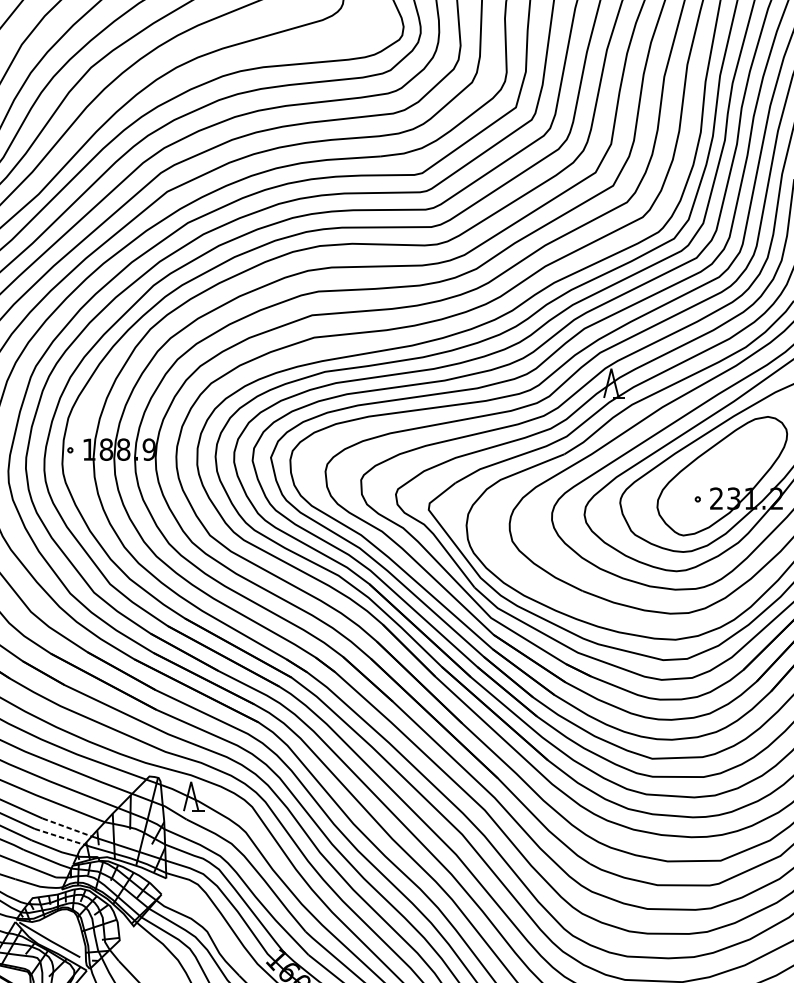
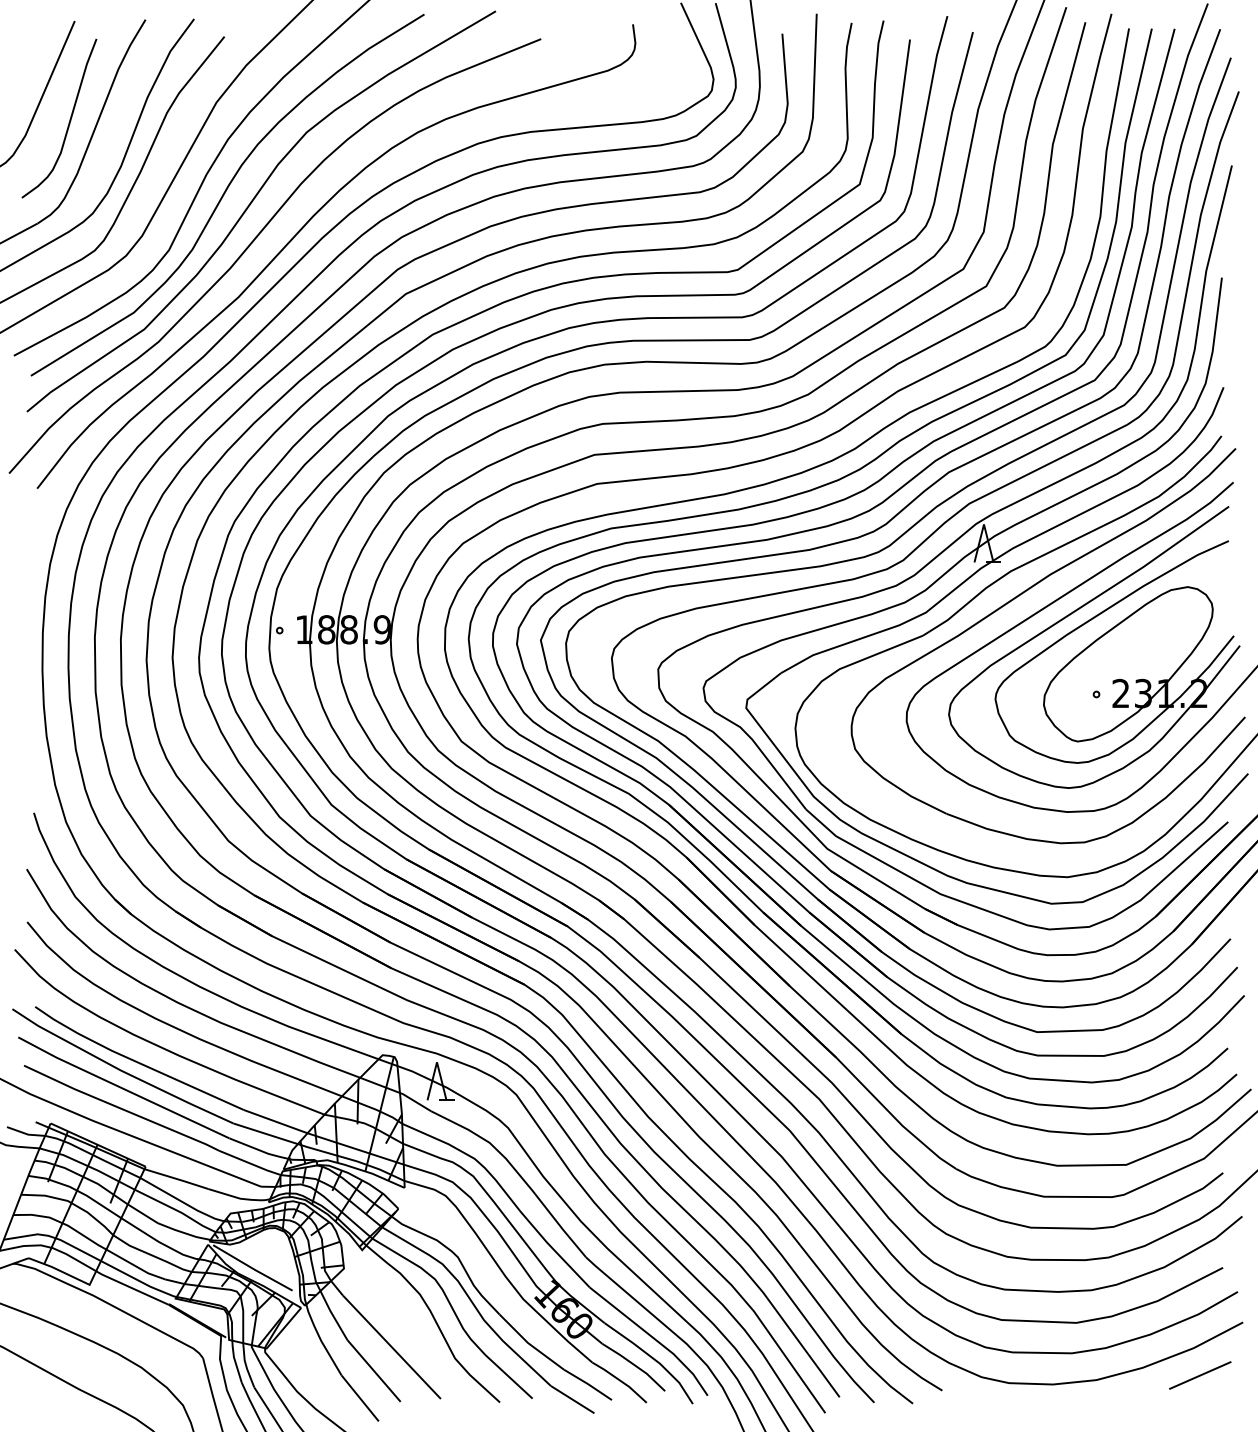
line: (67, 827) -> (275, 1121), dashed -> solid
line: (59, 836) -> (265, 1133), dashed -> solid

